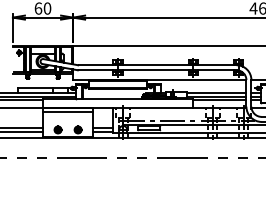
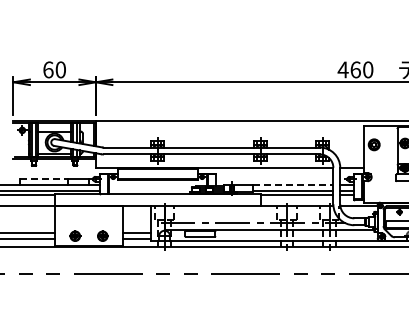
line: (35, 87) -> (44, 178), solid -> dashed
line: (217, 92) -> (293, 185), solid -> dashed
line: (67, 111) -> (88, 211), removed

